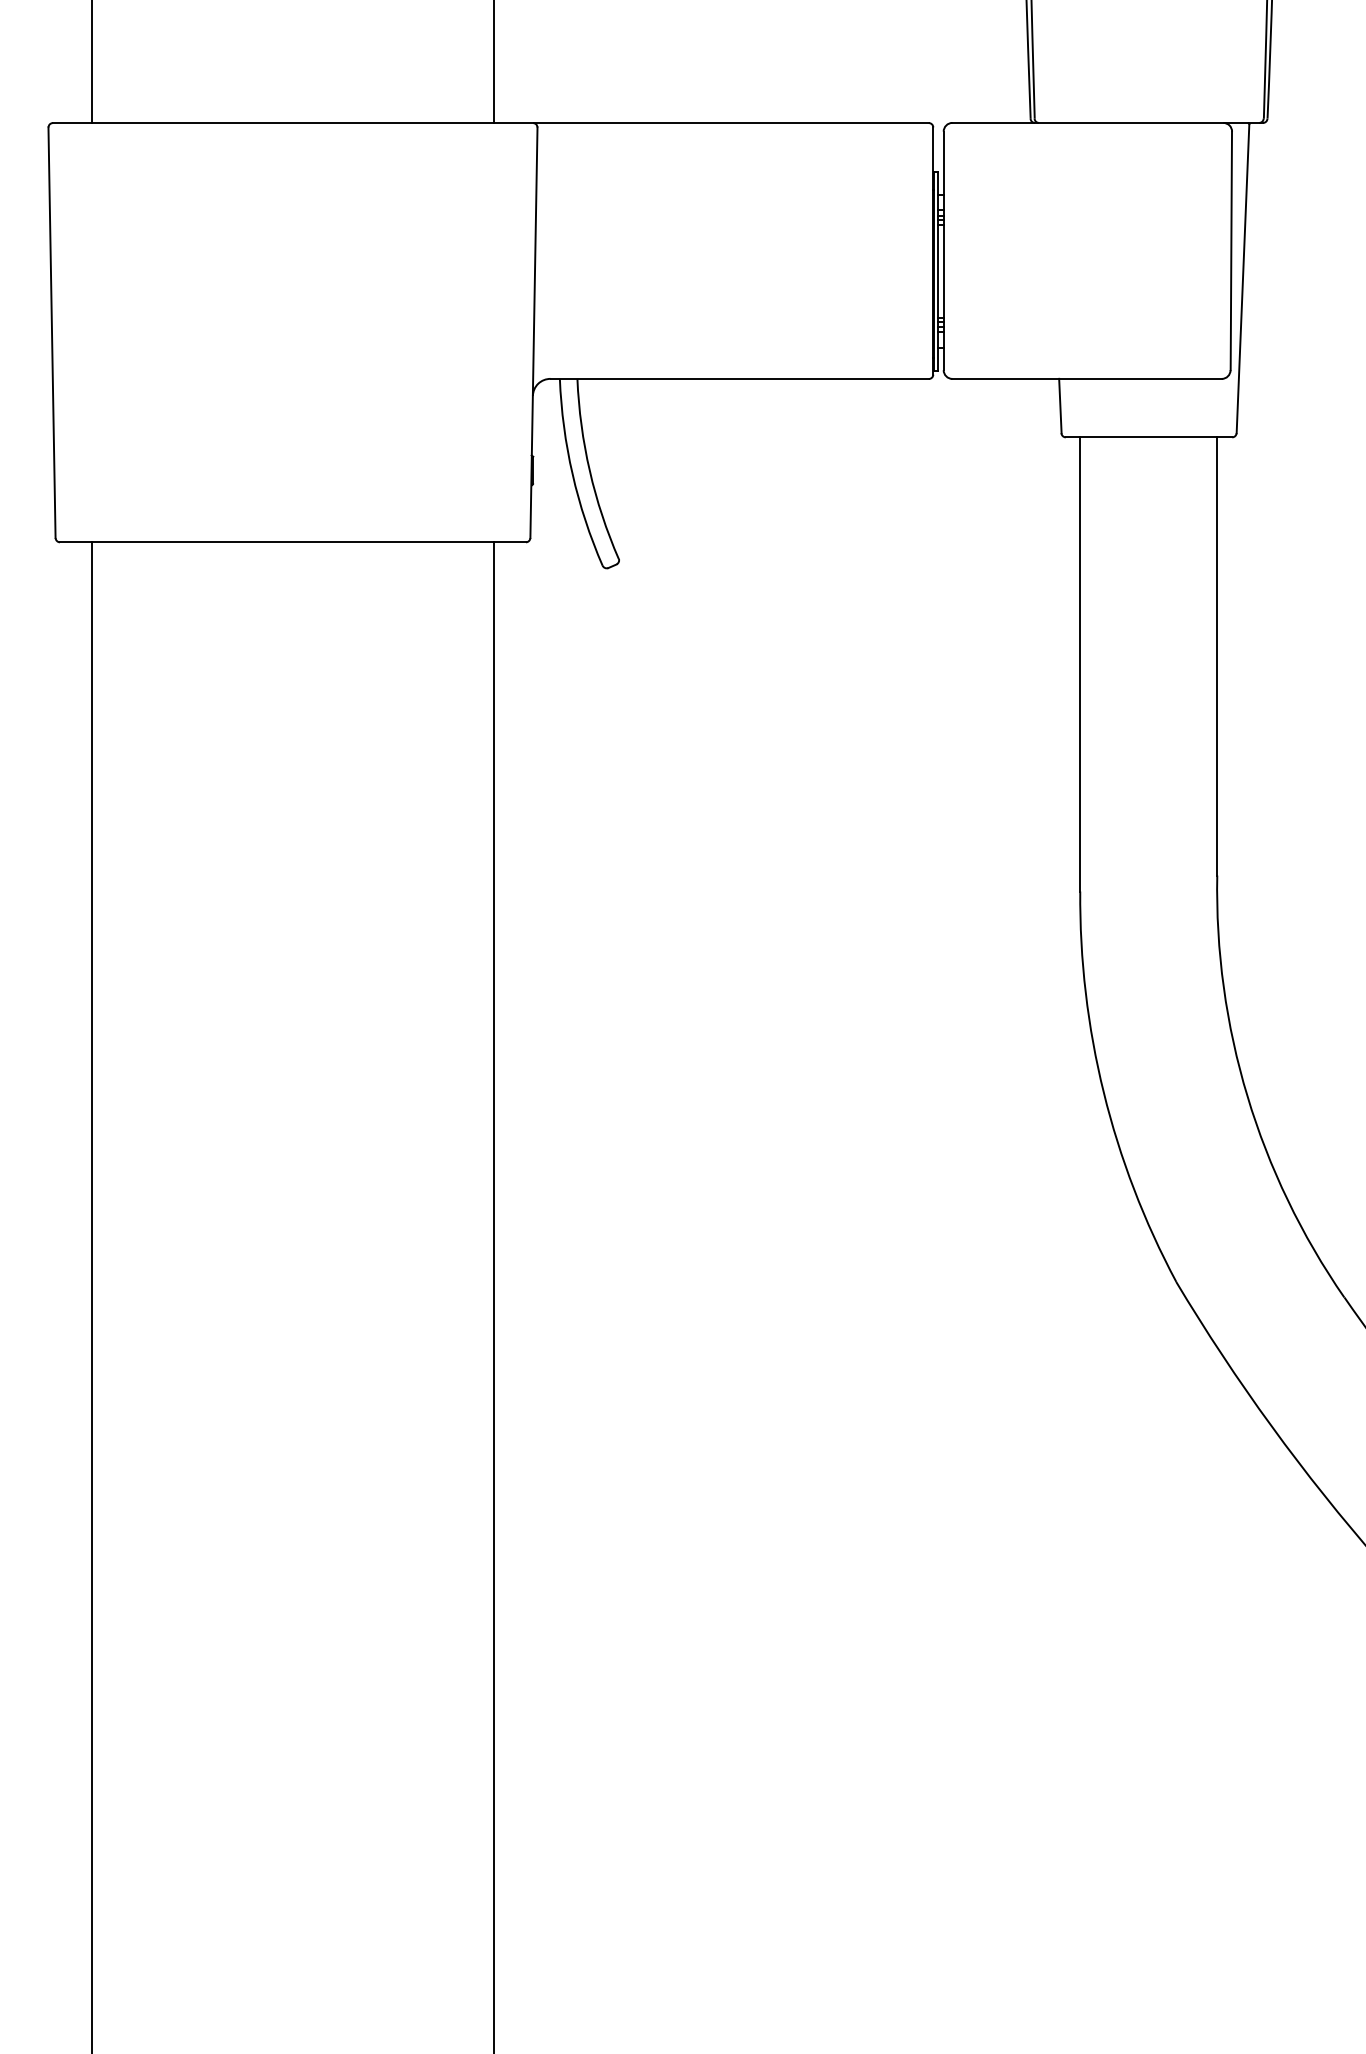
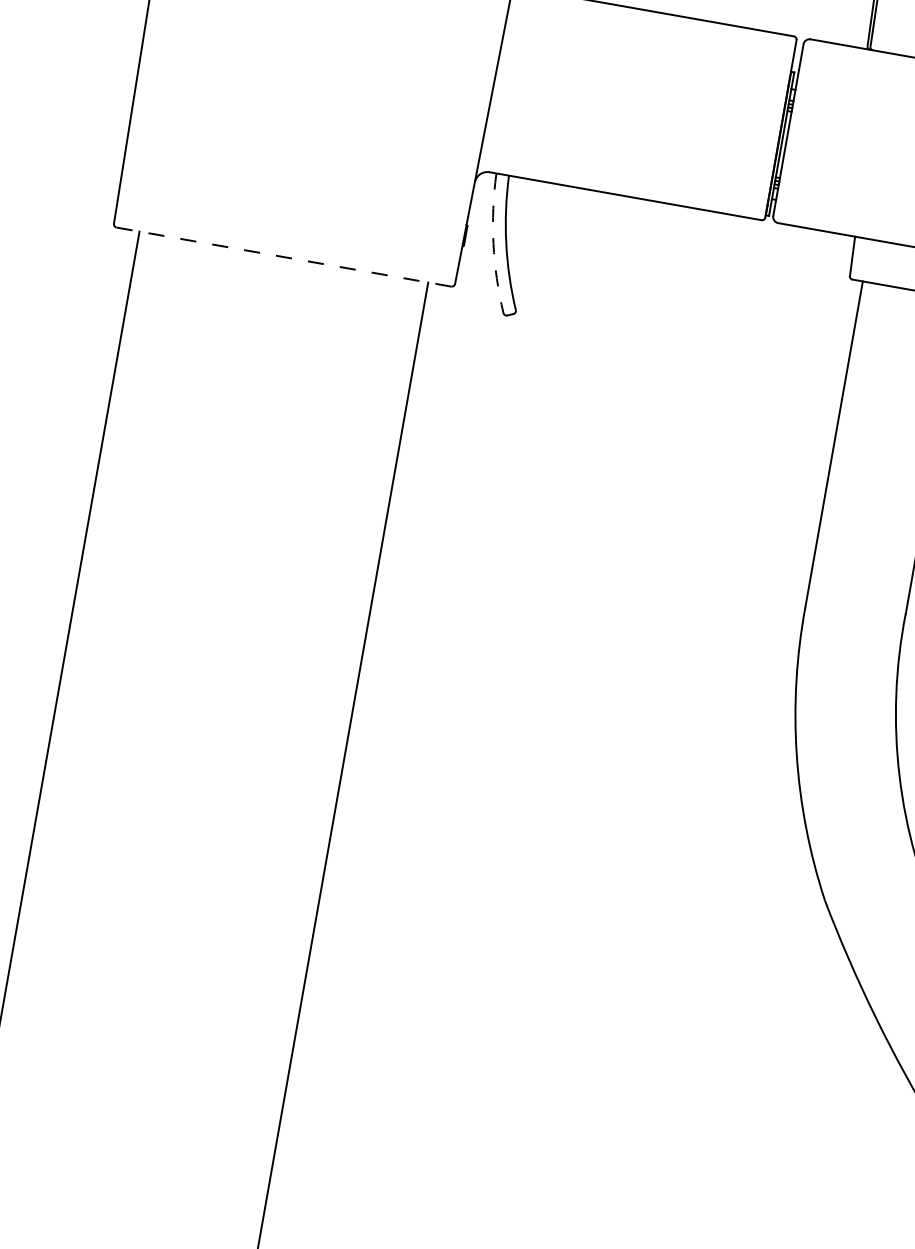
arc: (572, 474) -> (493, 243), solid -> dashed
line: (292, 542) -> (283, 257), solid -> dashed

